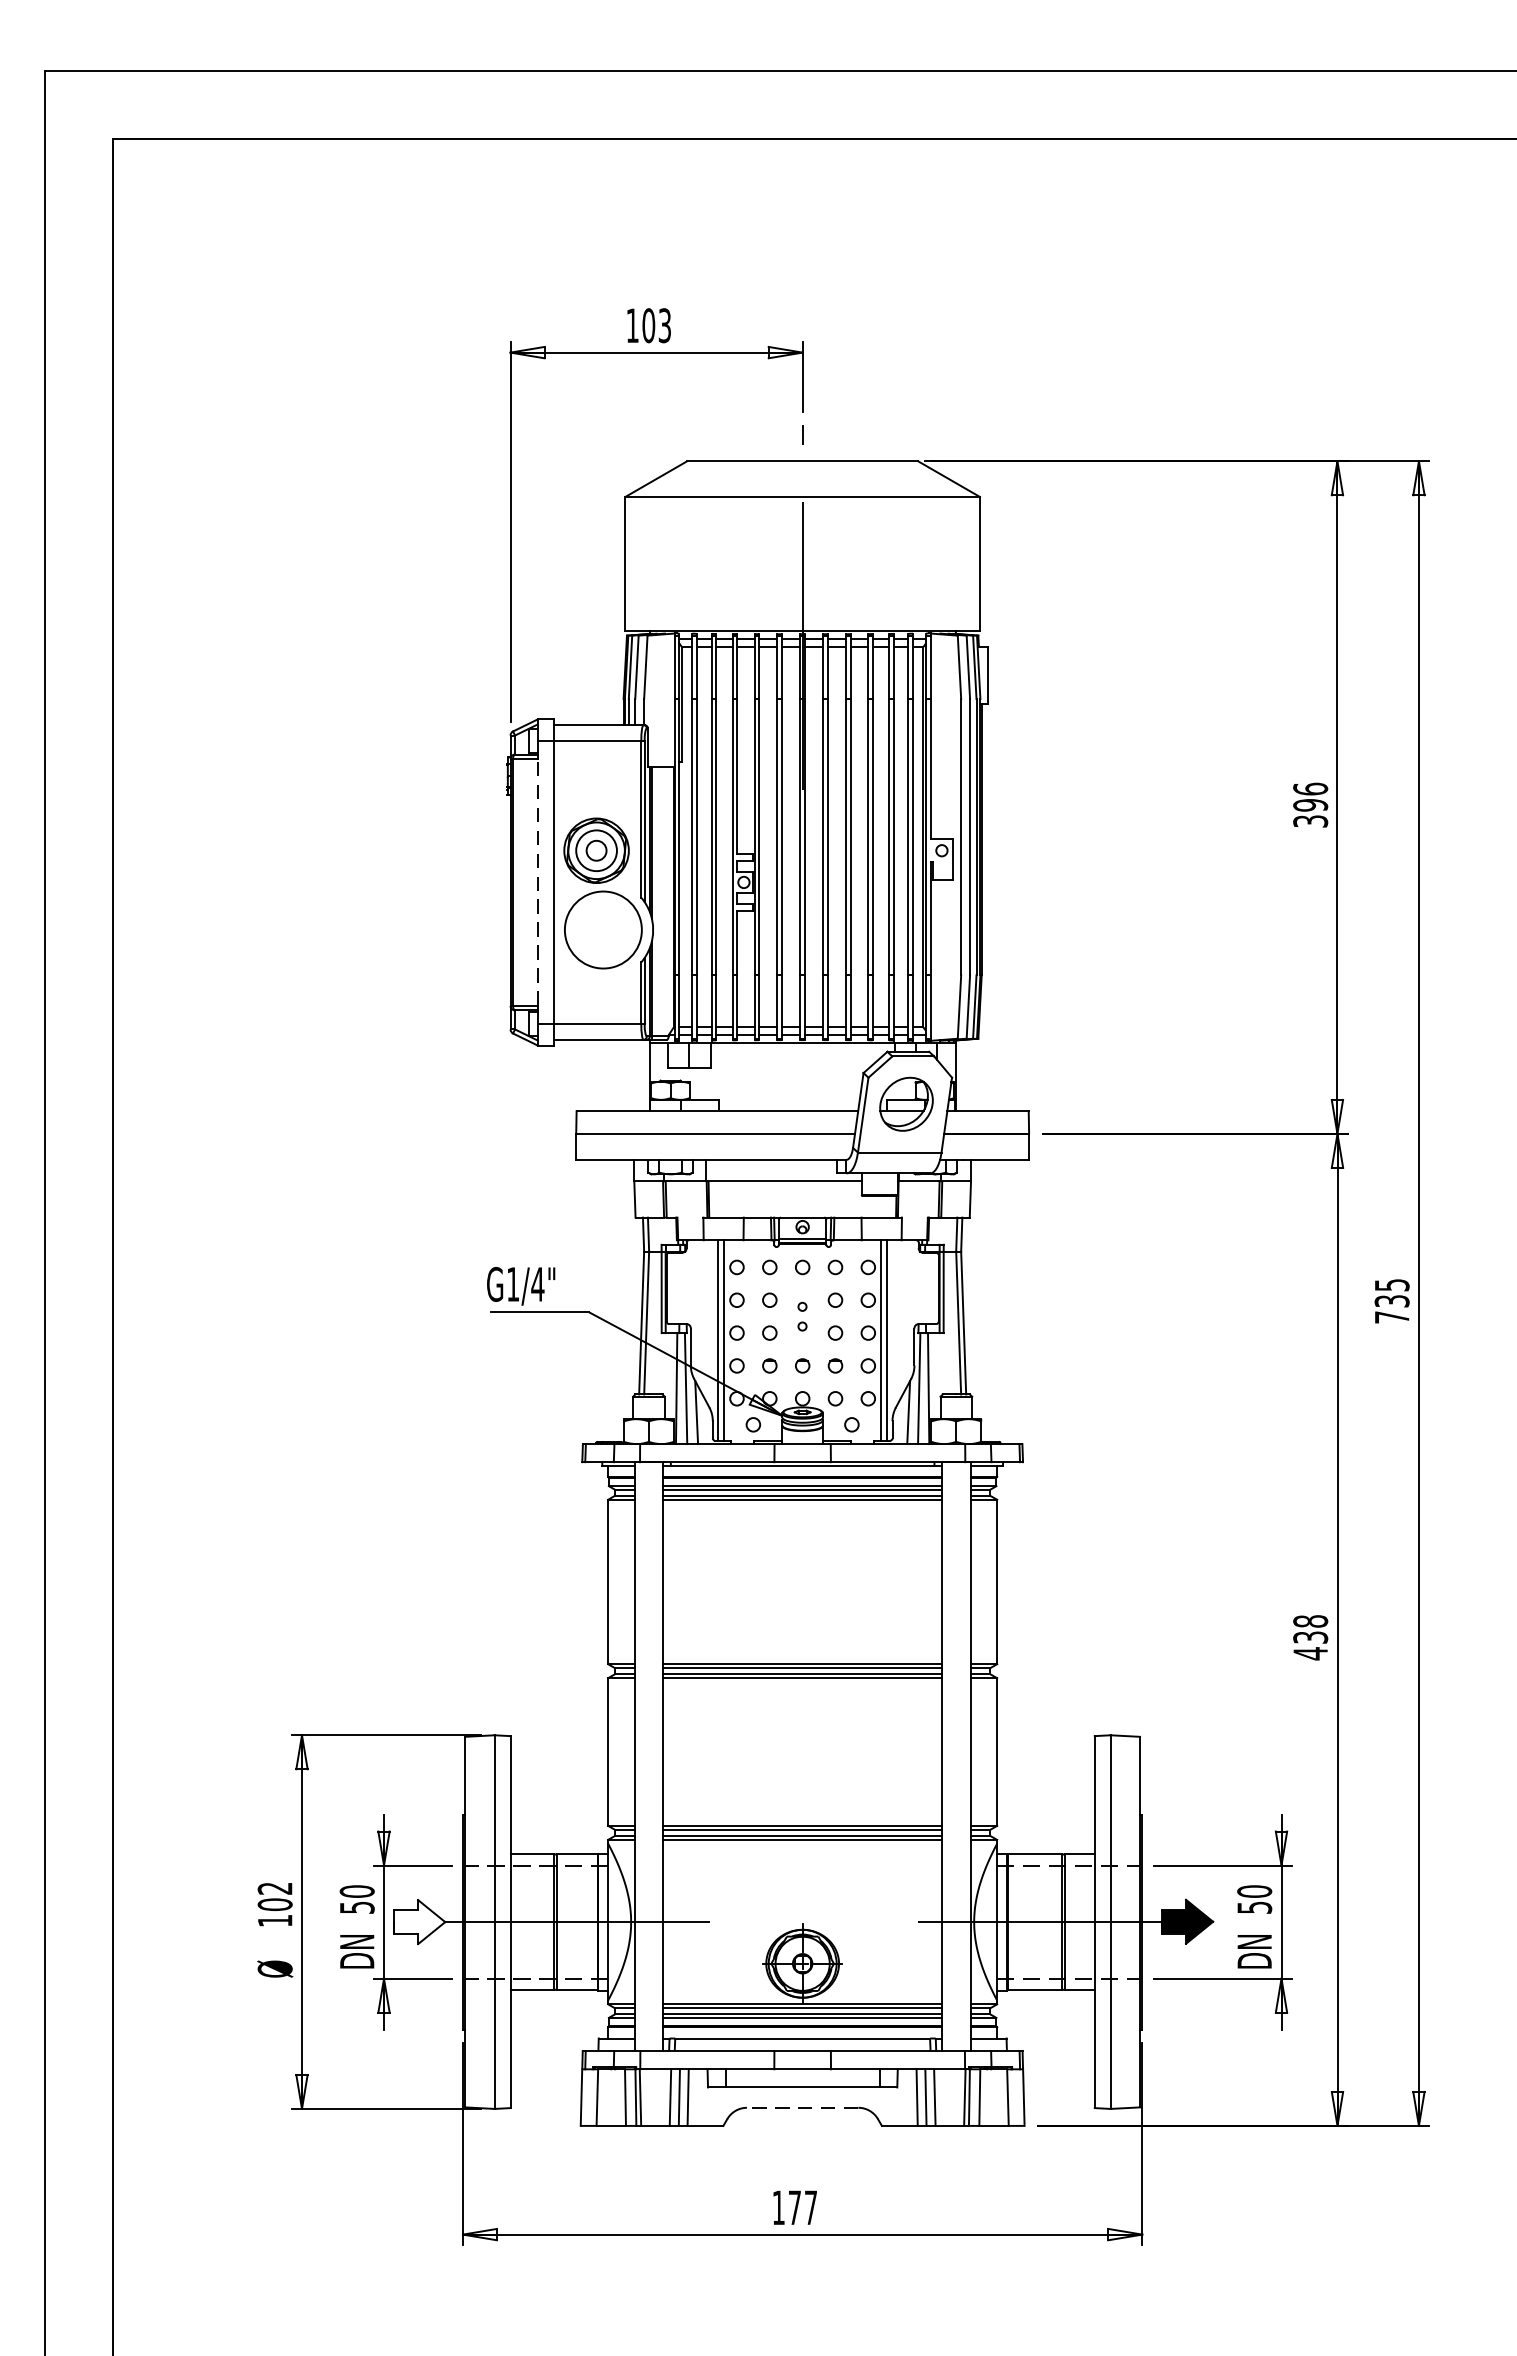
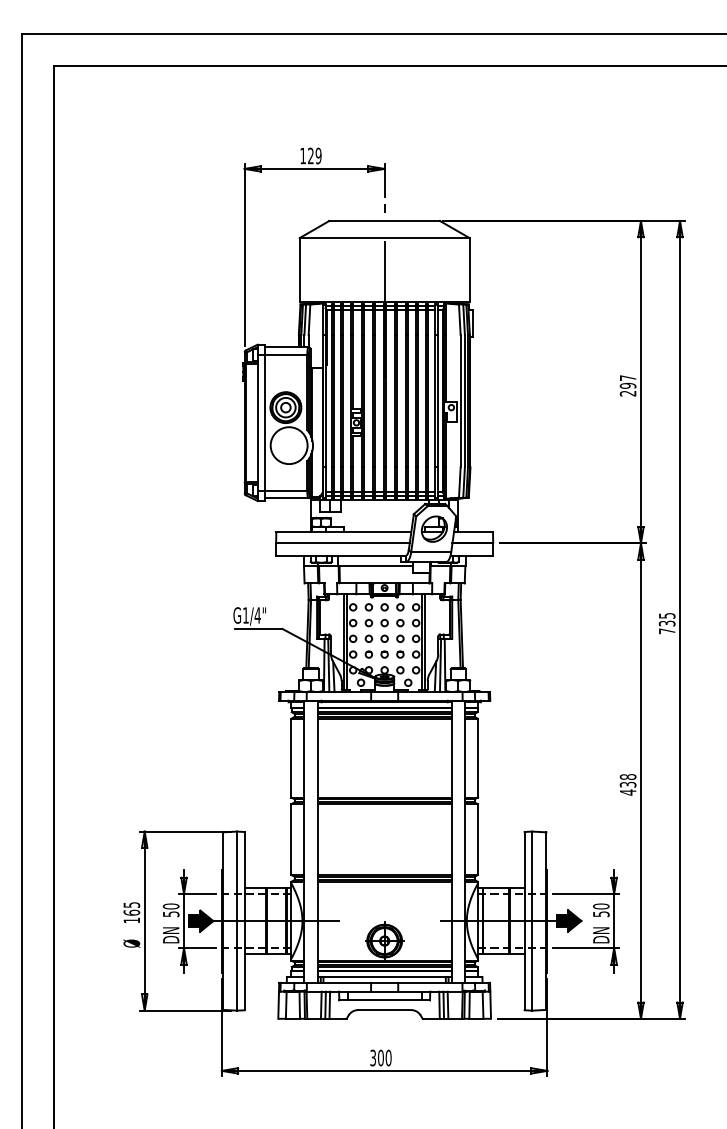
text: (656, 324) -> (314, 155), 103 -> 129
text: (1309, 804) -> (627, 385), 396 -> 297
line: (537, 881) -> (257, 422), dashed -> solid
part: (802, 1315) -> (384, 630), size x1.67
text: (274, 1895) -> (131, 908), 102 -> 165
fill: (418, 1920) -> (200, 920), added
line: (802, 2108) -> (384, 1010), dashed -> solid
text: (793, 2206) -> (380, 1057), 177 -> 300

